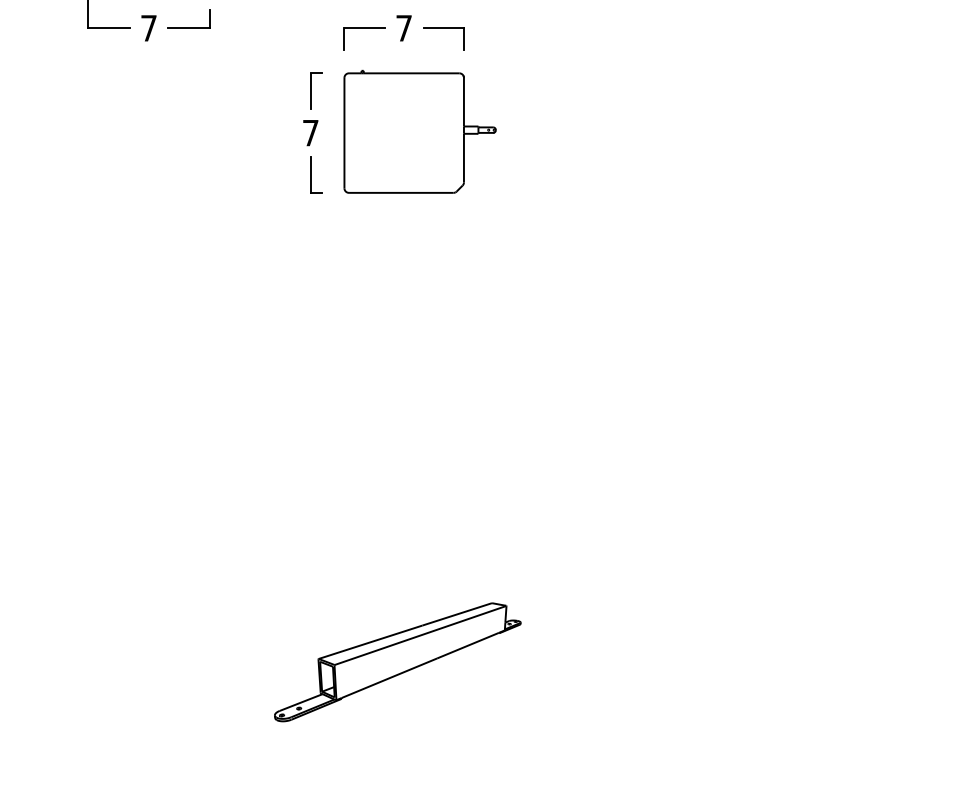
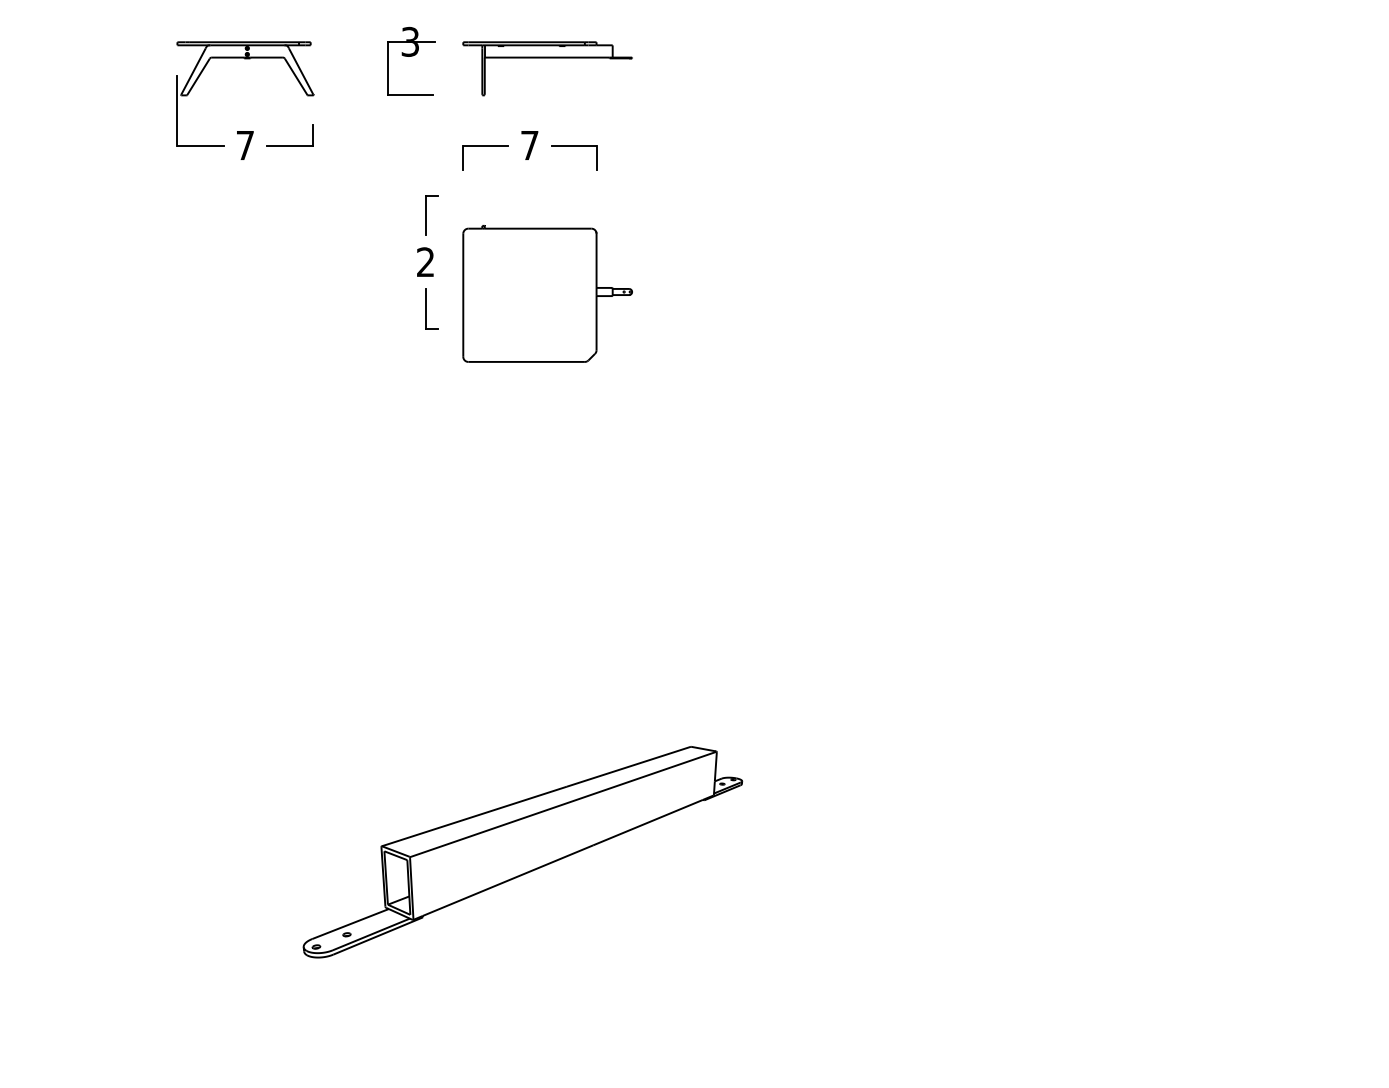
part: (419, 131) -> (547, 293), moved
text: (310, 132) -> (425, 261), 7 -> 2
part: (397, 662) -> (522, 852), size x1.6

